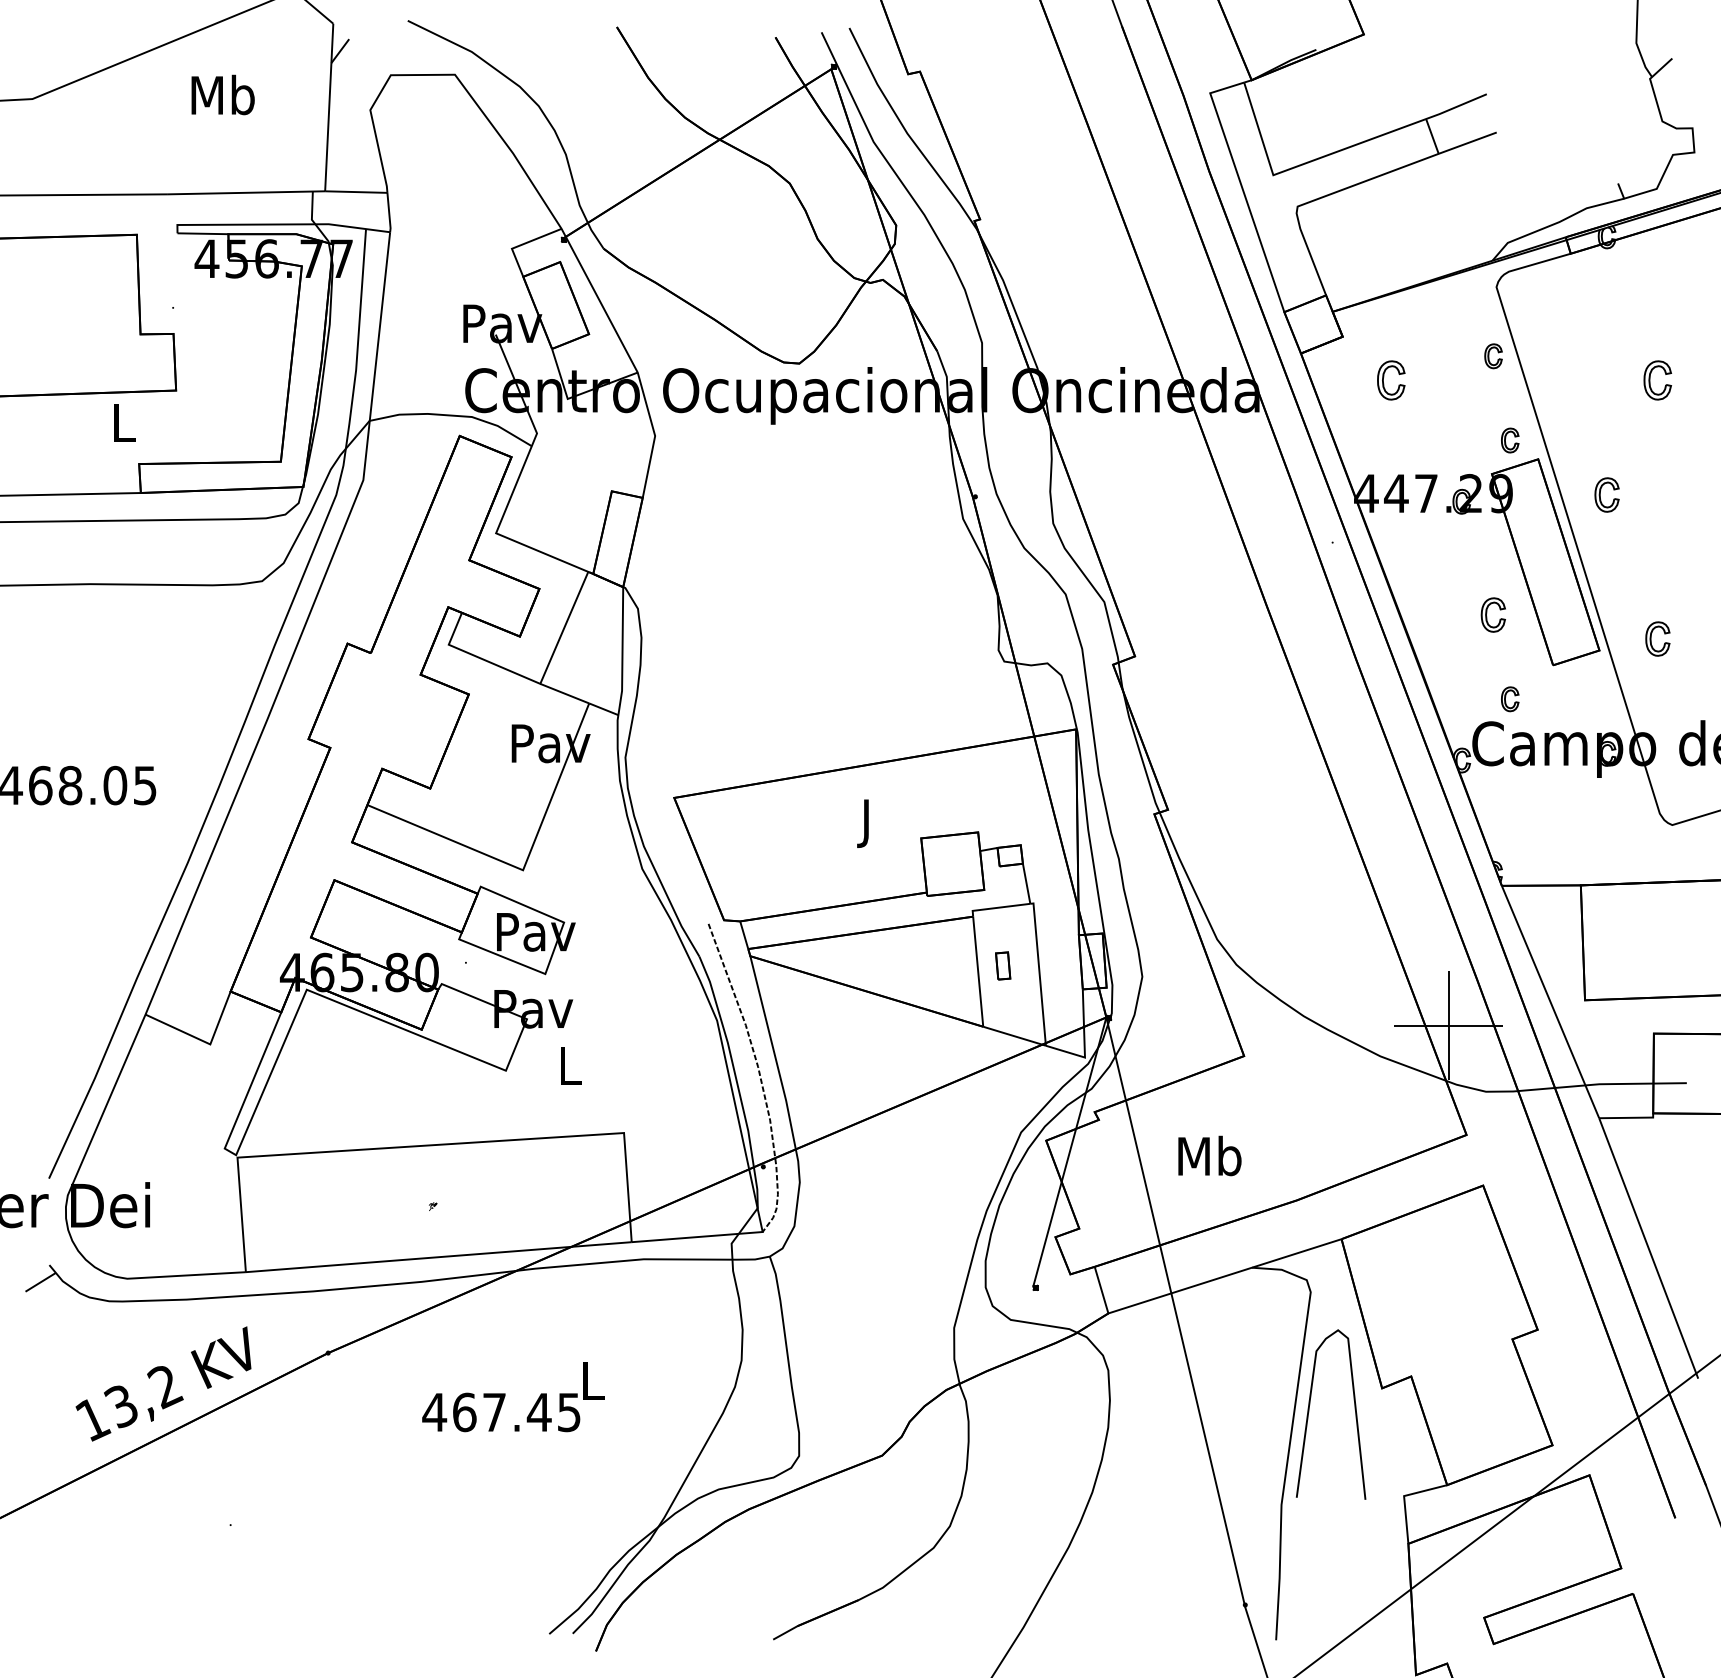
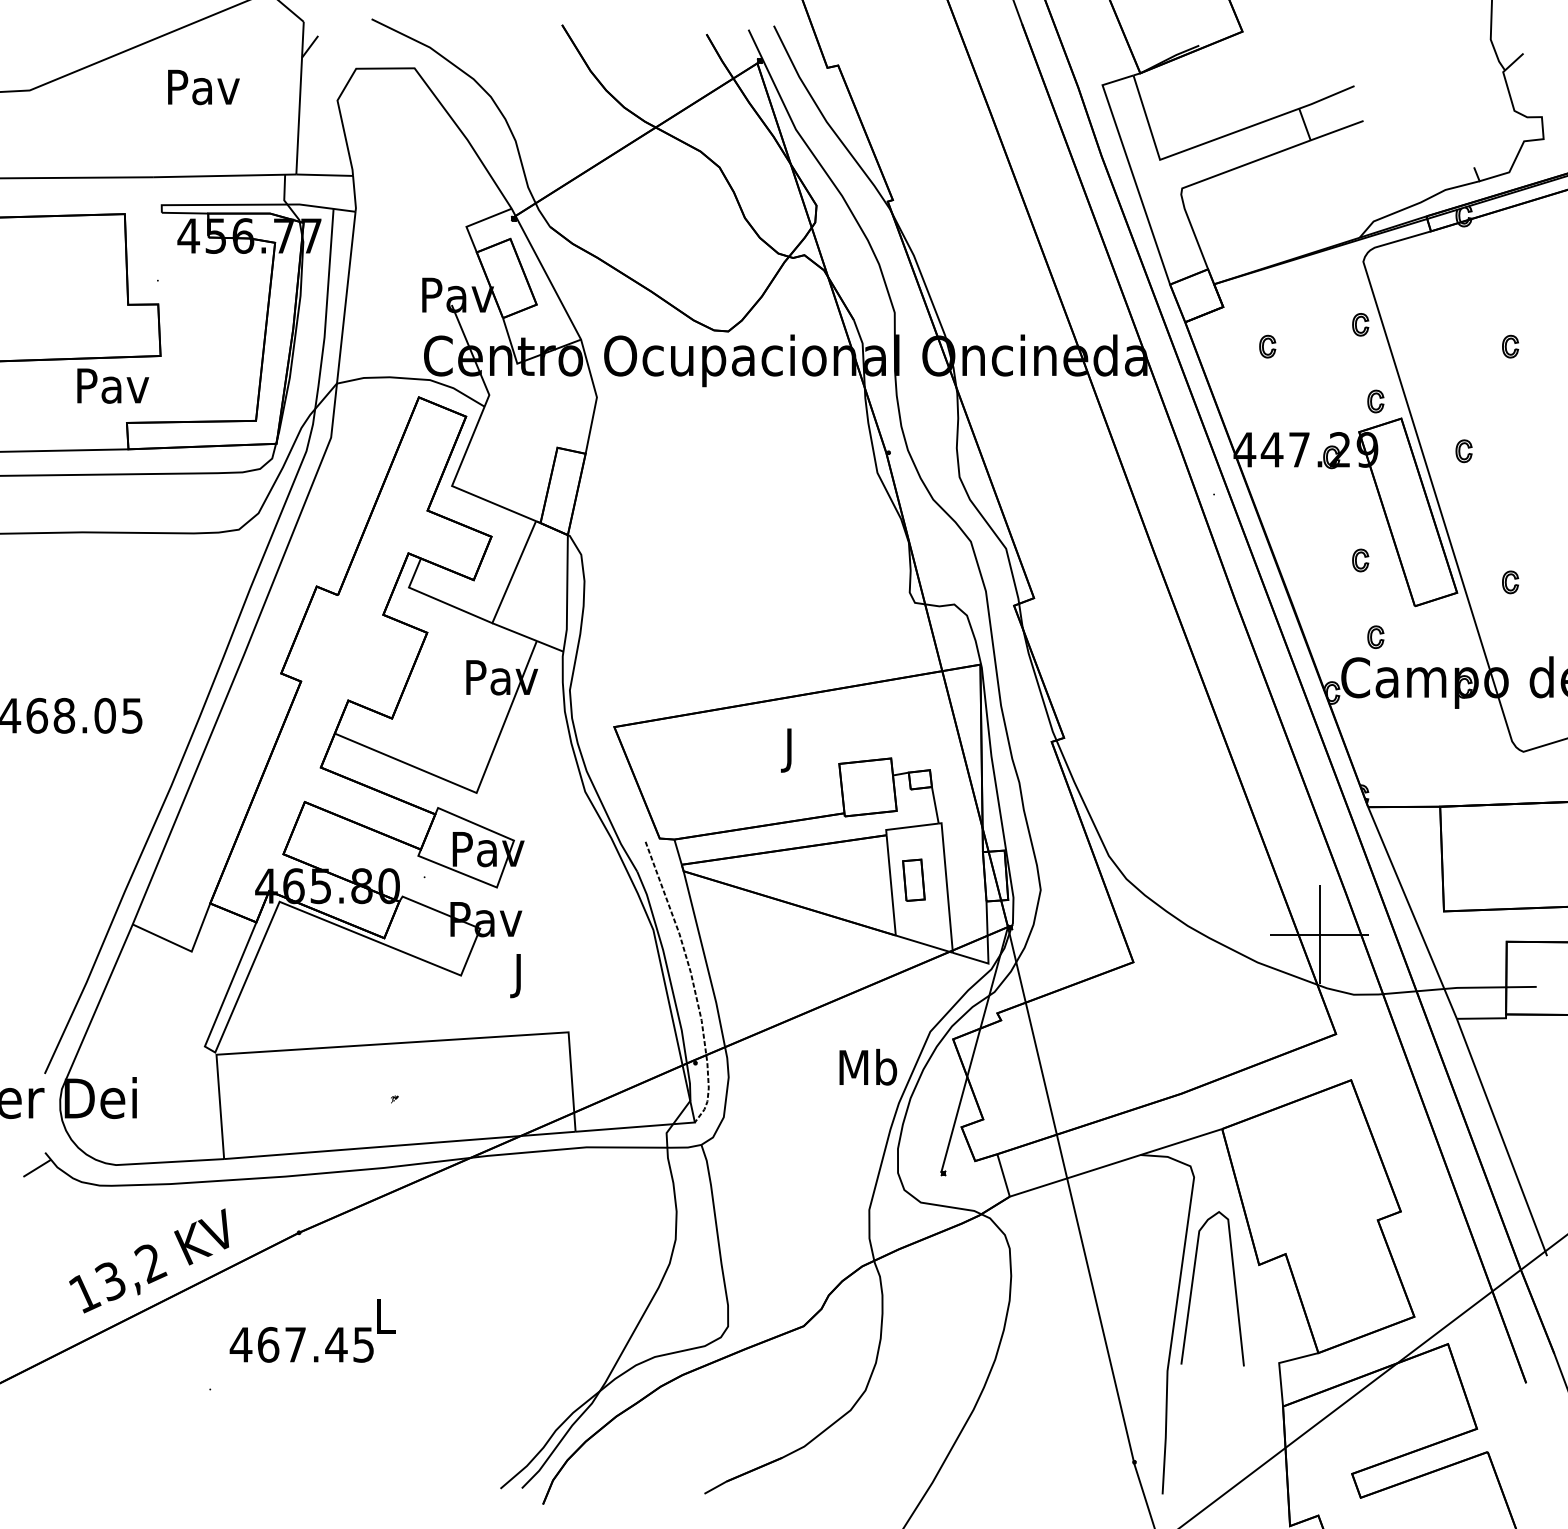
text: (223, 94) -> (203, 86), Mb -> Pav
part: (1391, 380) -> (1267, 346), size x0.62
part: (1658, 380) -> (1510, 346), size x0.62
text: (124, 422) -> (113, 385), L -> Pav
part: (1606, 495) -> (1463, 451), size x0.71
part: (1493, 615) -> (1360, 560), size x0.71
part: (1658, 639) -> (1510, 582), size x0.71
part: (1002, 965) -> (913, 879), size x1.67
text: (570, 1071) -> (519, 976), L -> J
text: (1210, 1155) -> (868, 1066), moved
text: (513, 1396) -> (312, 1330), moved

